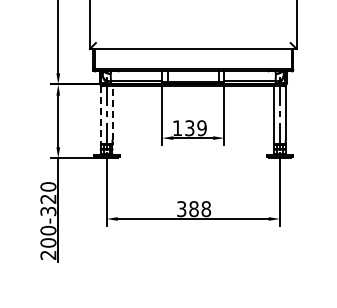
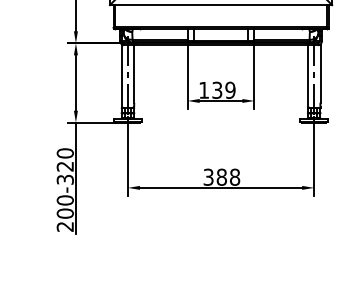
line: (112, 113) -> (134, 74), dashed -> solid
line: (100, 115) -> (121, 76), dashed -> solid

